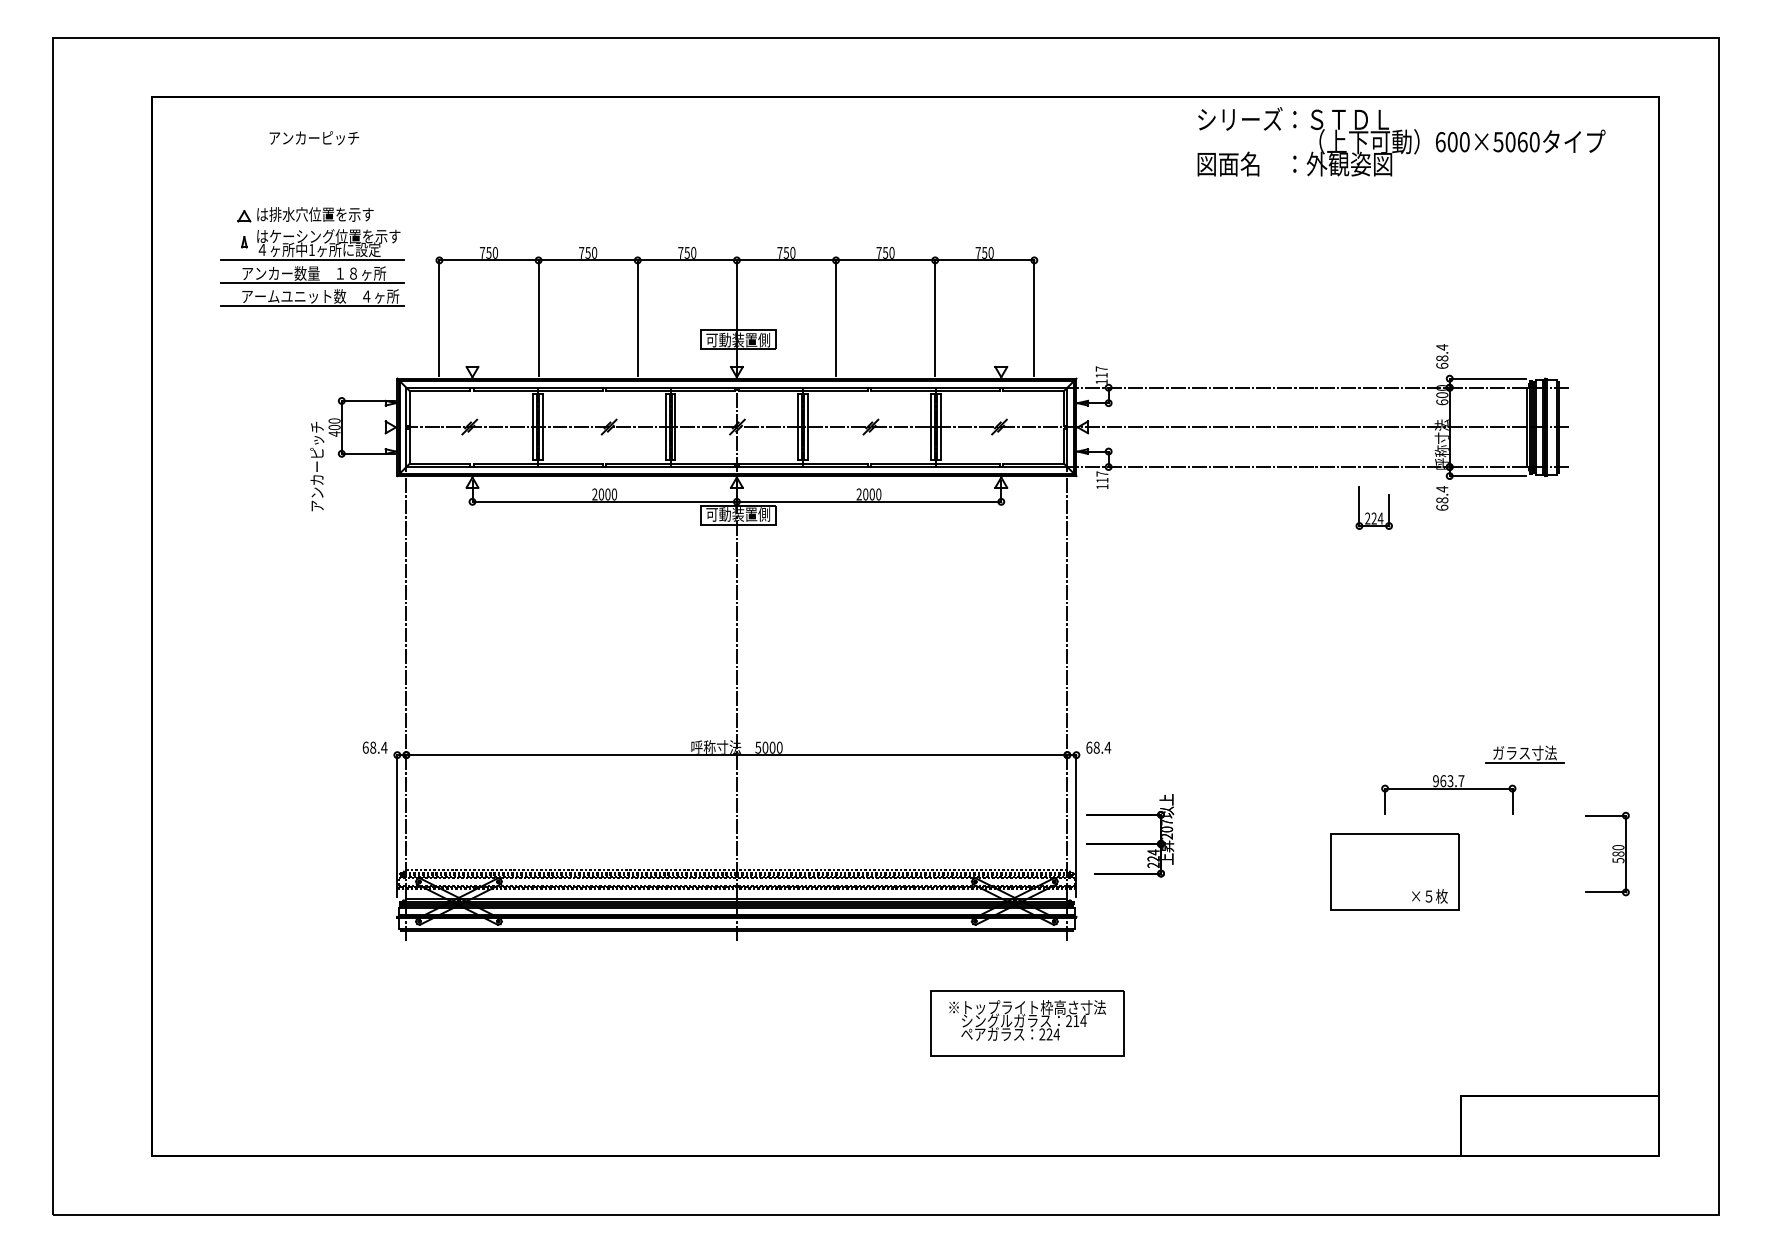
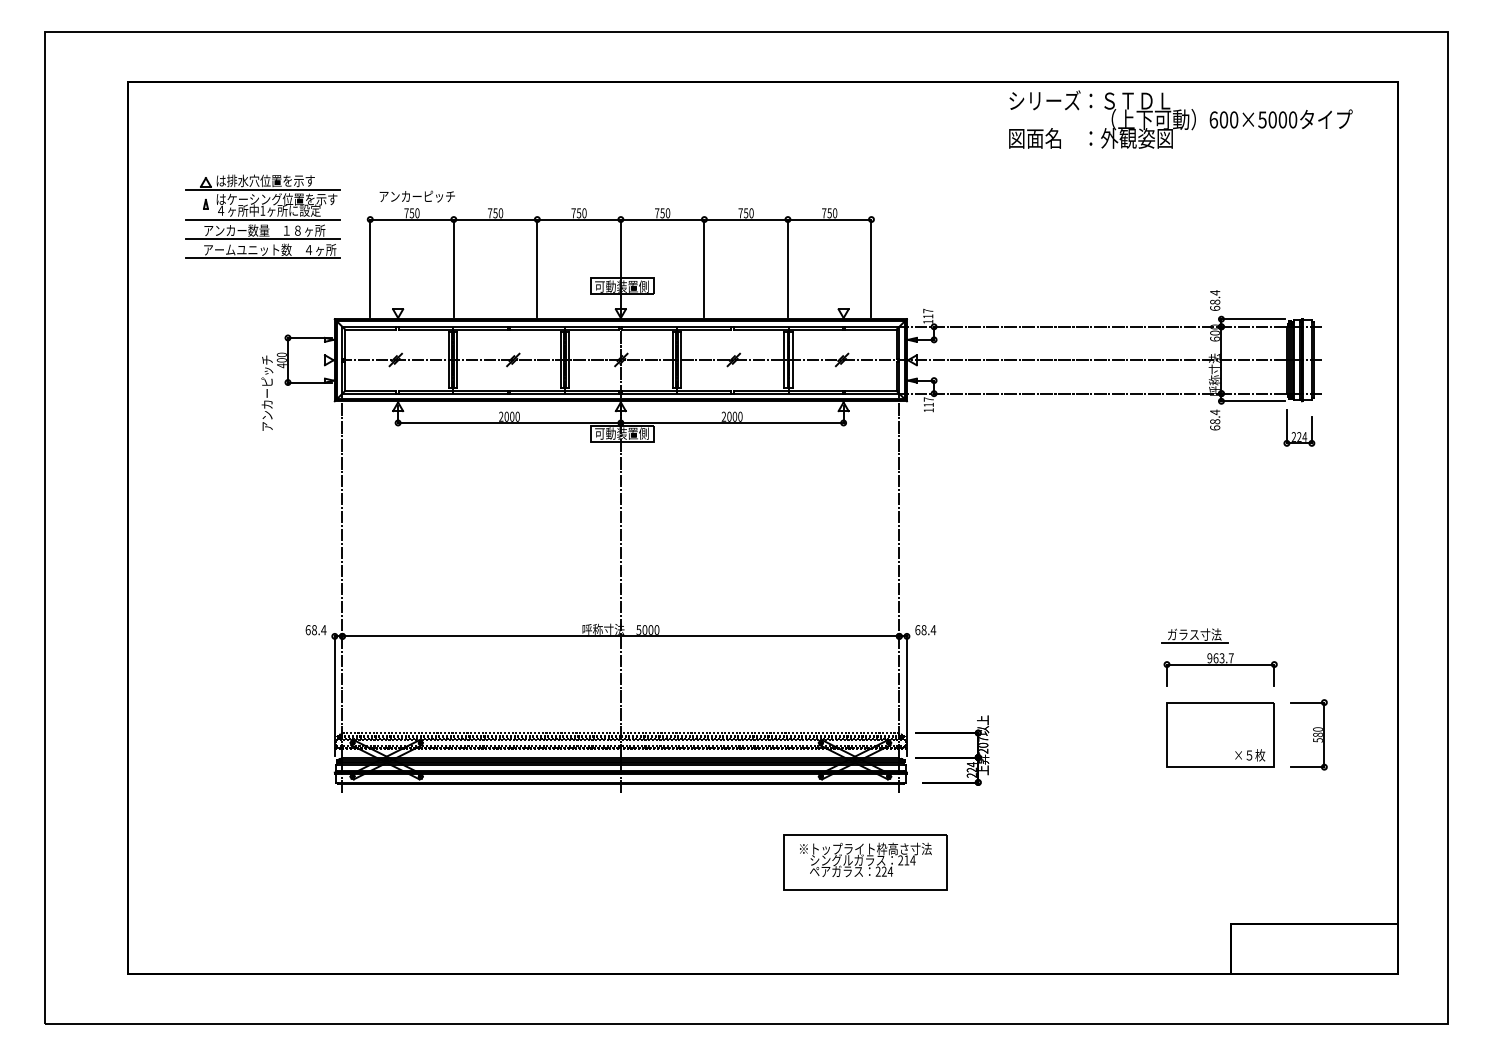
text: (314, 138) -> (417, 196), moved
text: (1522, 142) -> (1282, 120), 600×5060 -> 600×5000
line: (311, 225) -> (262, 190), added
part: (1373, 507) -> (1298, 427), moved
part: (1524, 754) -> (1194, 635), moved
part: (1130, 843) -> (952, 757), moved
part: (1607, 853) -> (1308, 734), moved
part: (1394, 871) -> (1220, 734), moved

